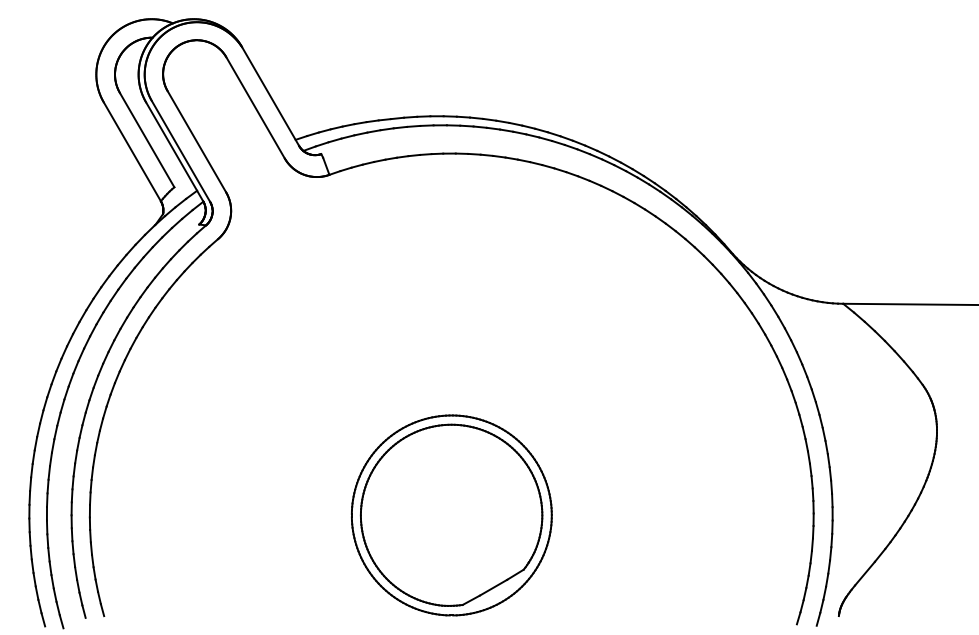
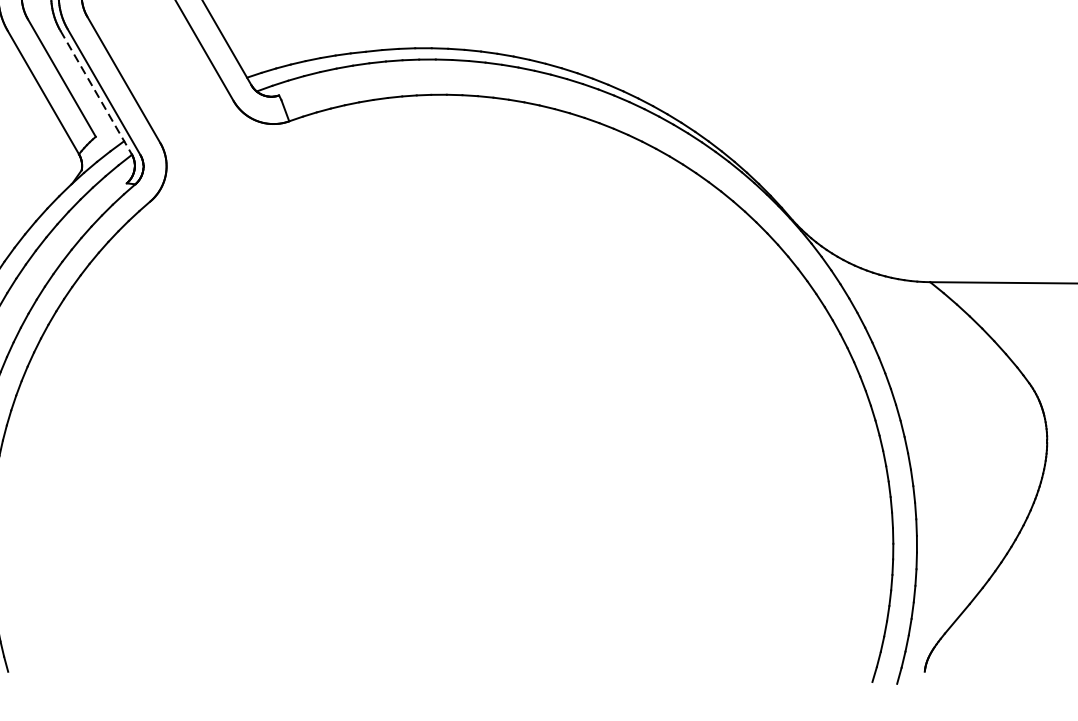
line: (174, 152) -> (95, 93), solid -> dashed
part: (451, 515) -> (441, 546), removed

